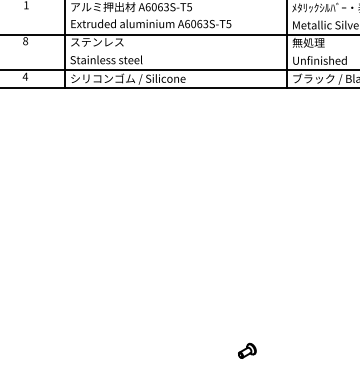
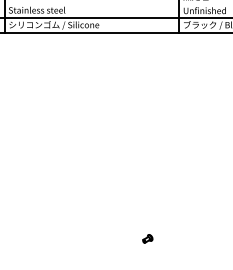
part: (247, 350) -> (147, 238), size x0.7

